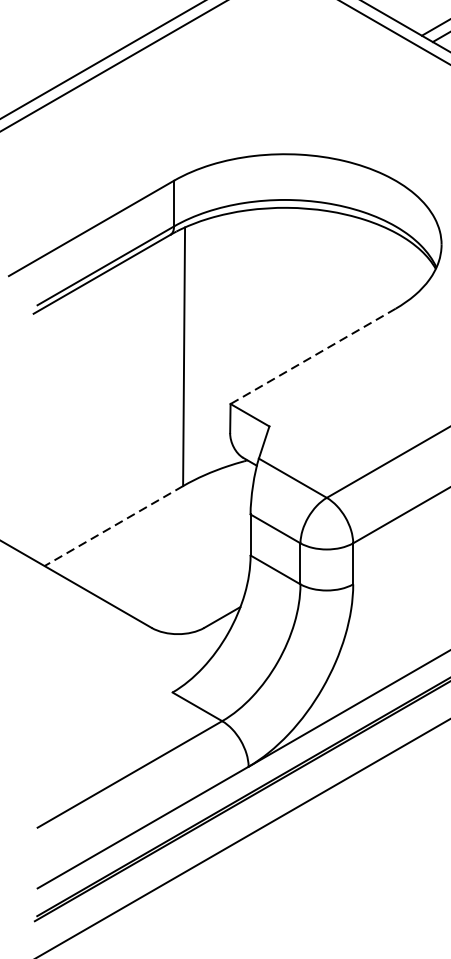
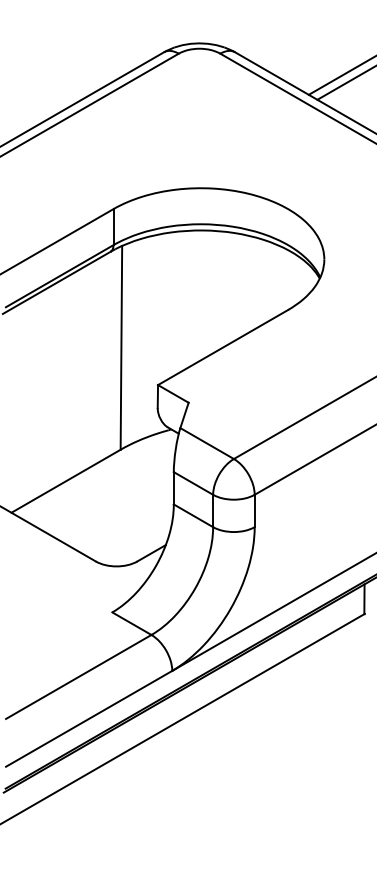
line: (312, 356) -> (222, 347), dashed -> solid
line: (113, 526) -> (65, 481), dashed -> solid

